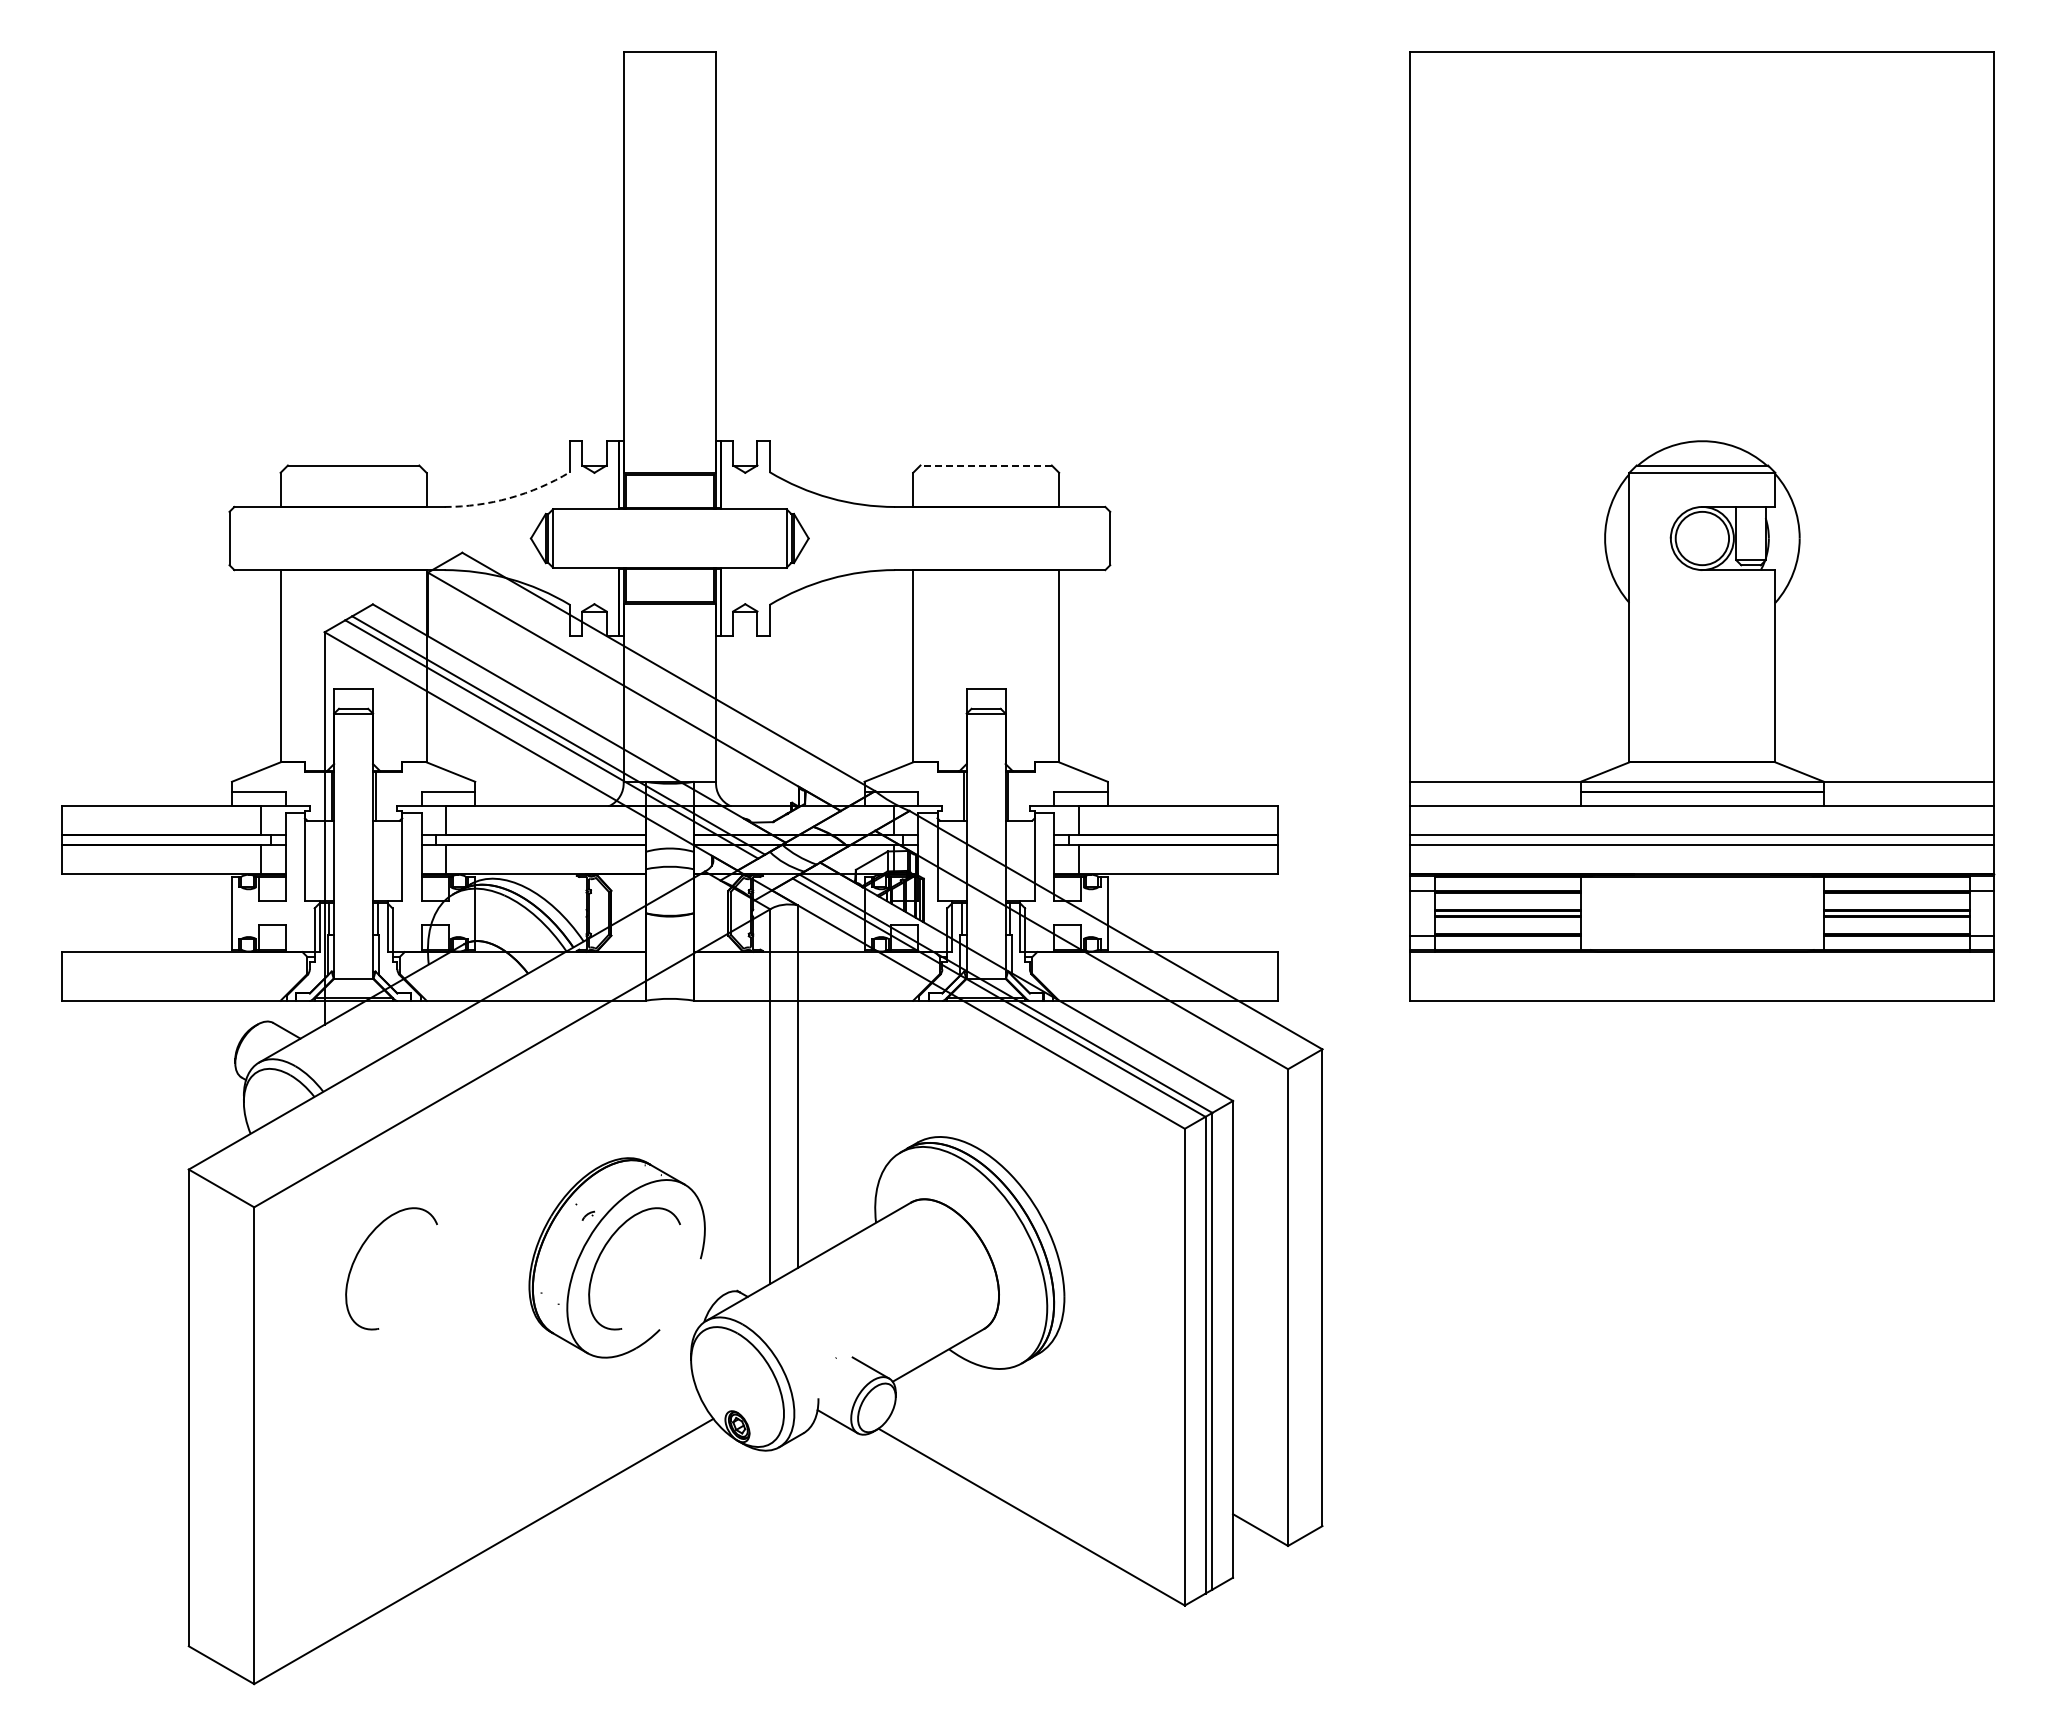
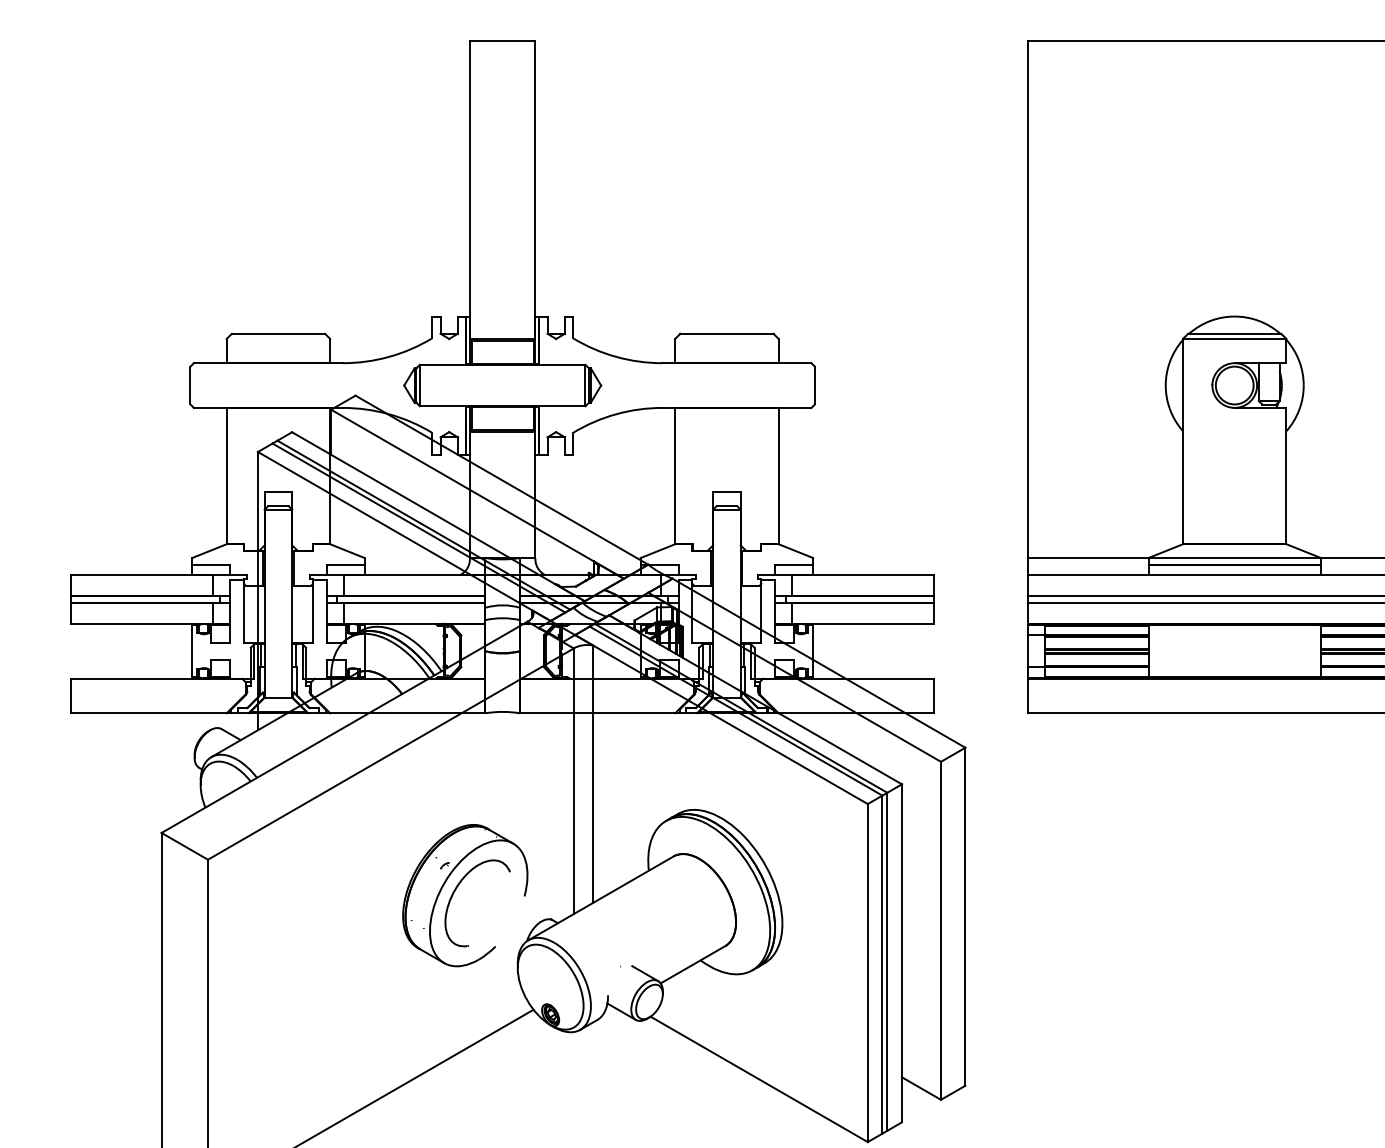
line: (986, 465) -> (727, 333), dashed -> solid
arc: (509, 498) -> (388, 357), dashed -> solid
part: (361, 1249) -> (284, 889), removed

